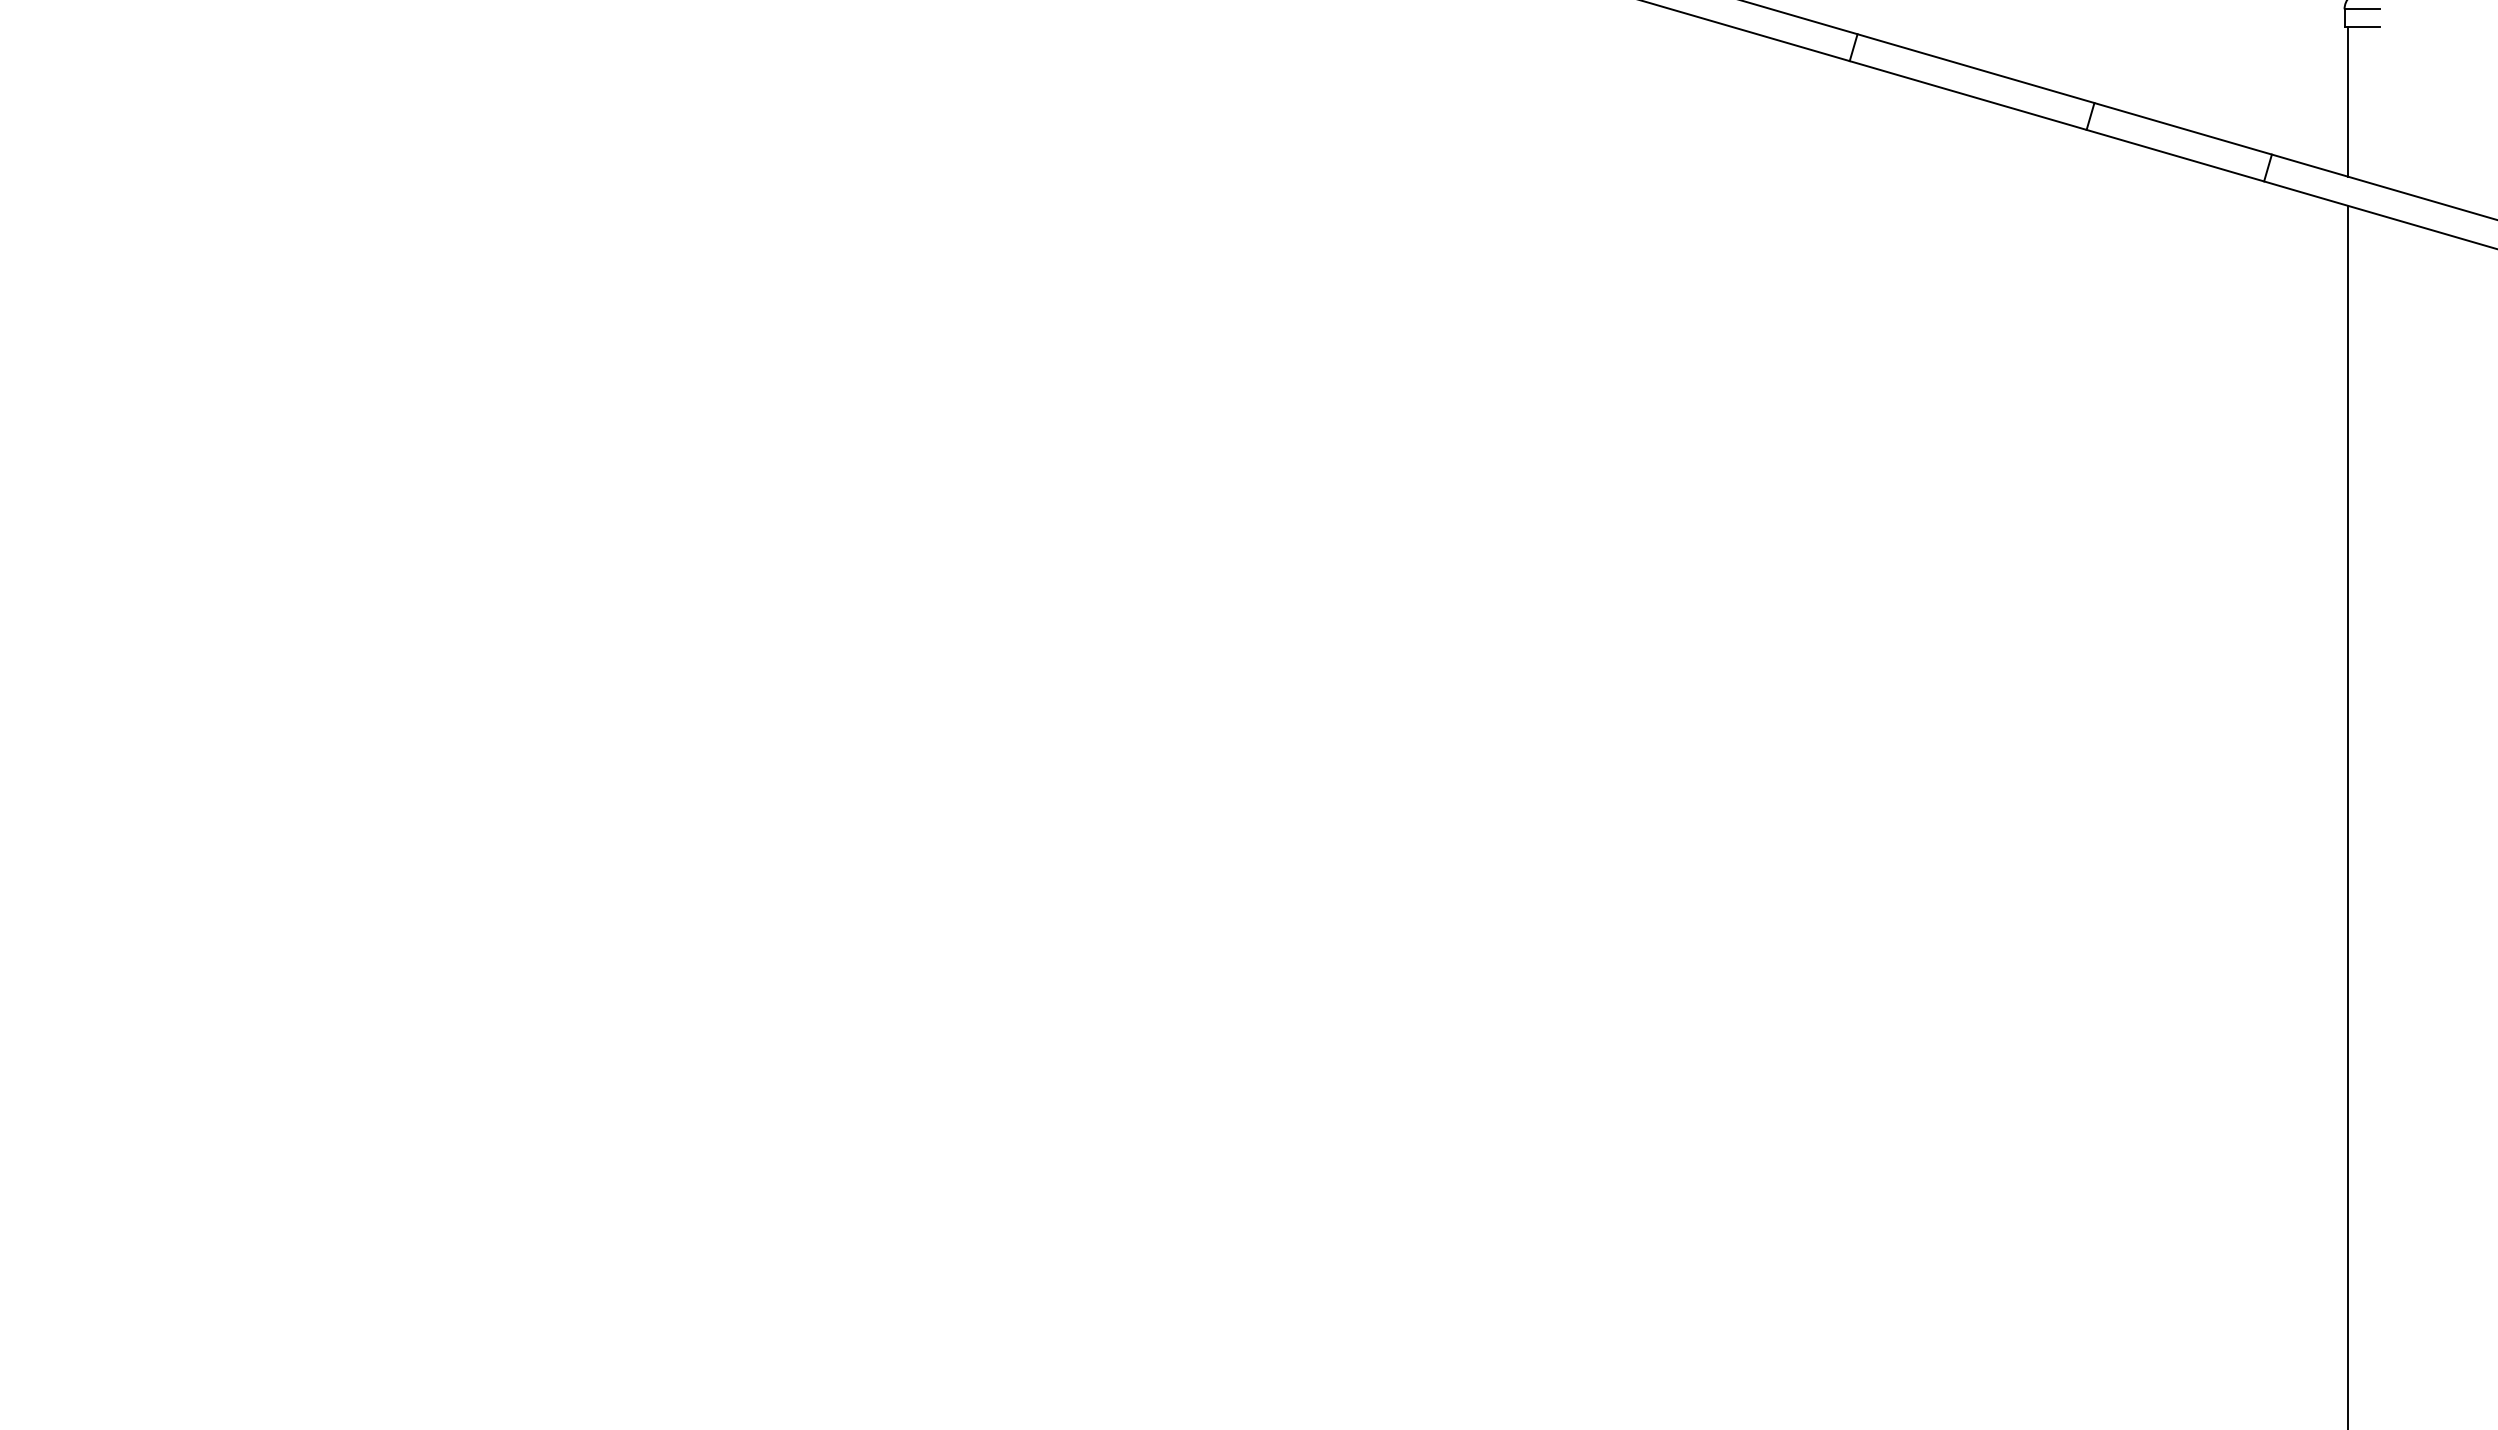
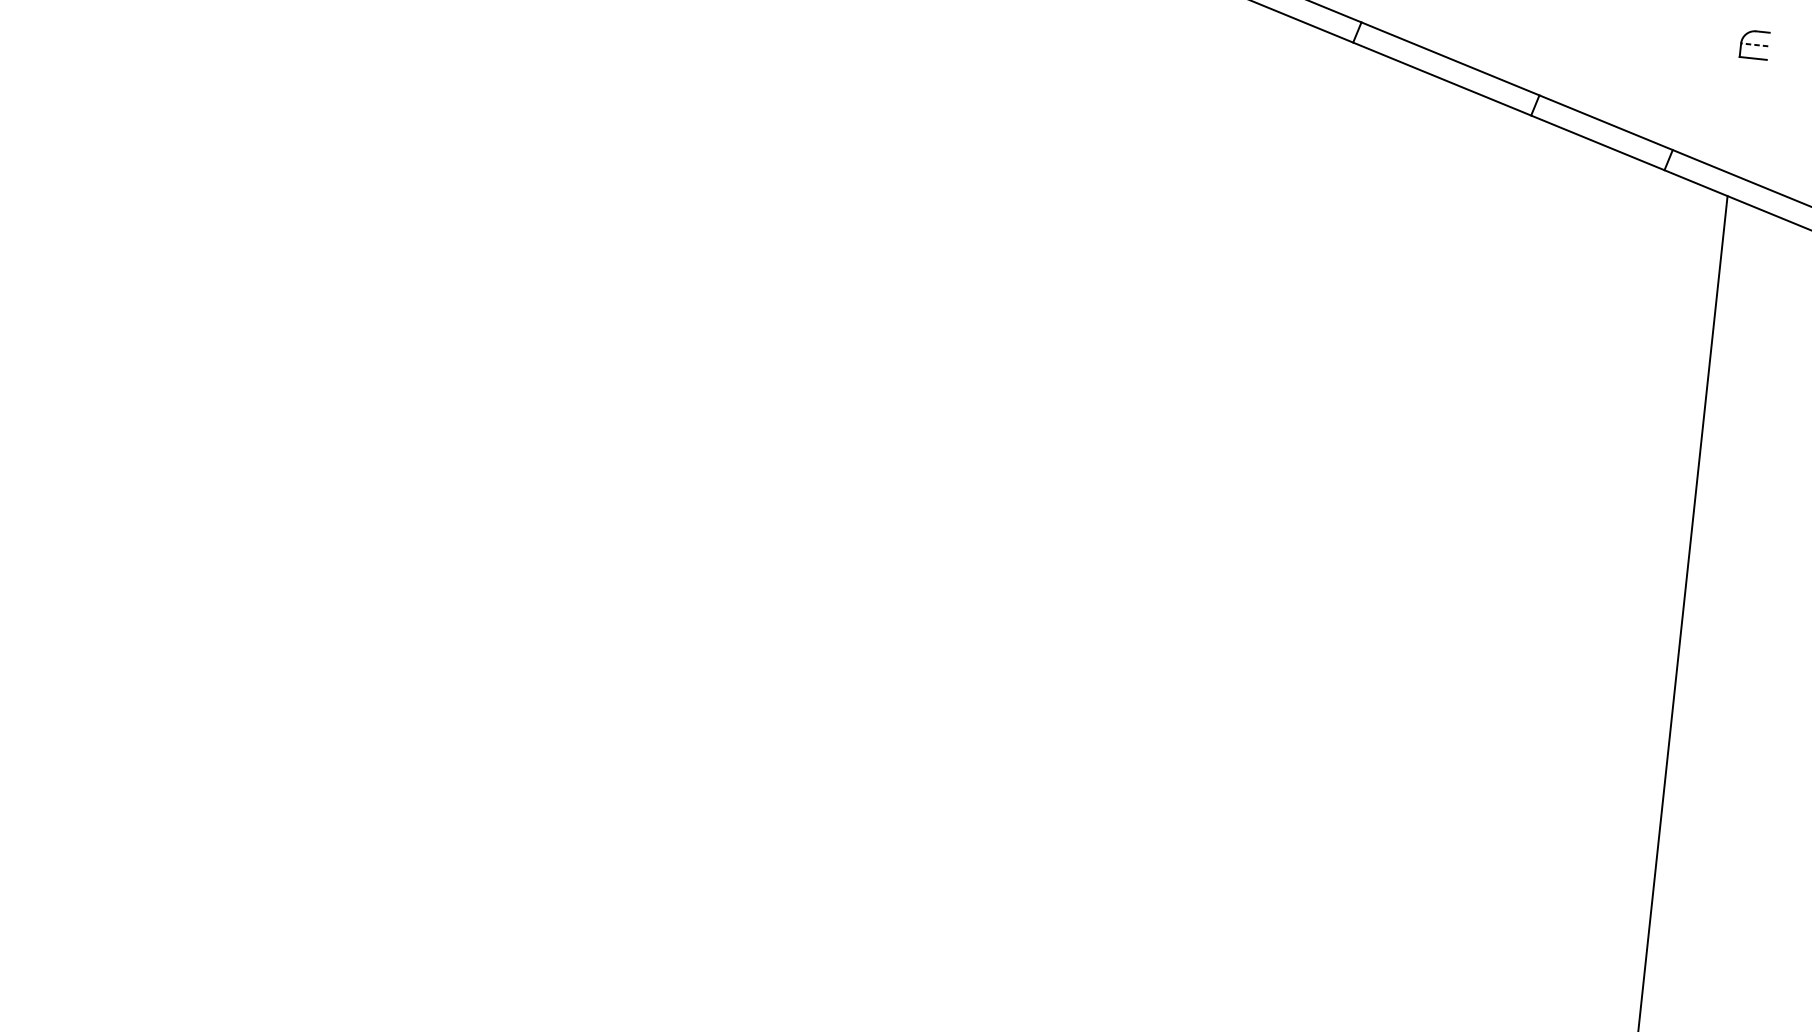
line: (2361, 9) -> (1754, 44), solid -> dashed
line: (2348, 101) -> (1736, 115), removed

